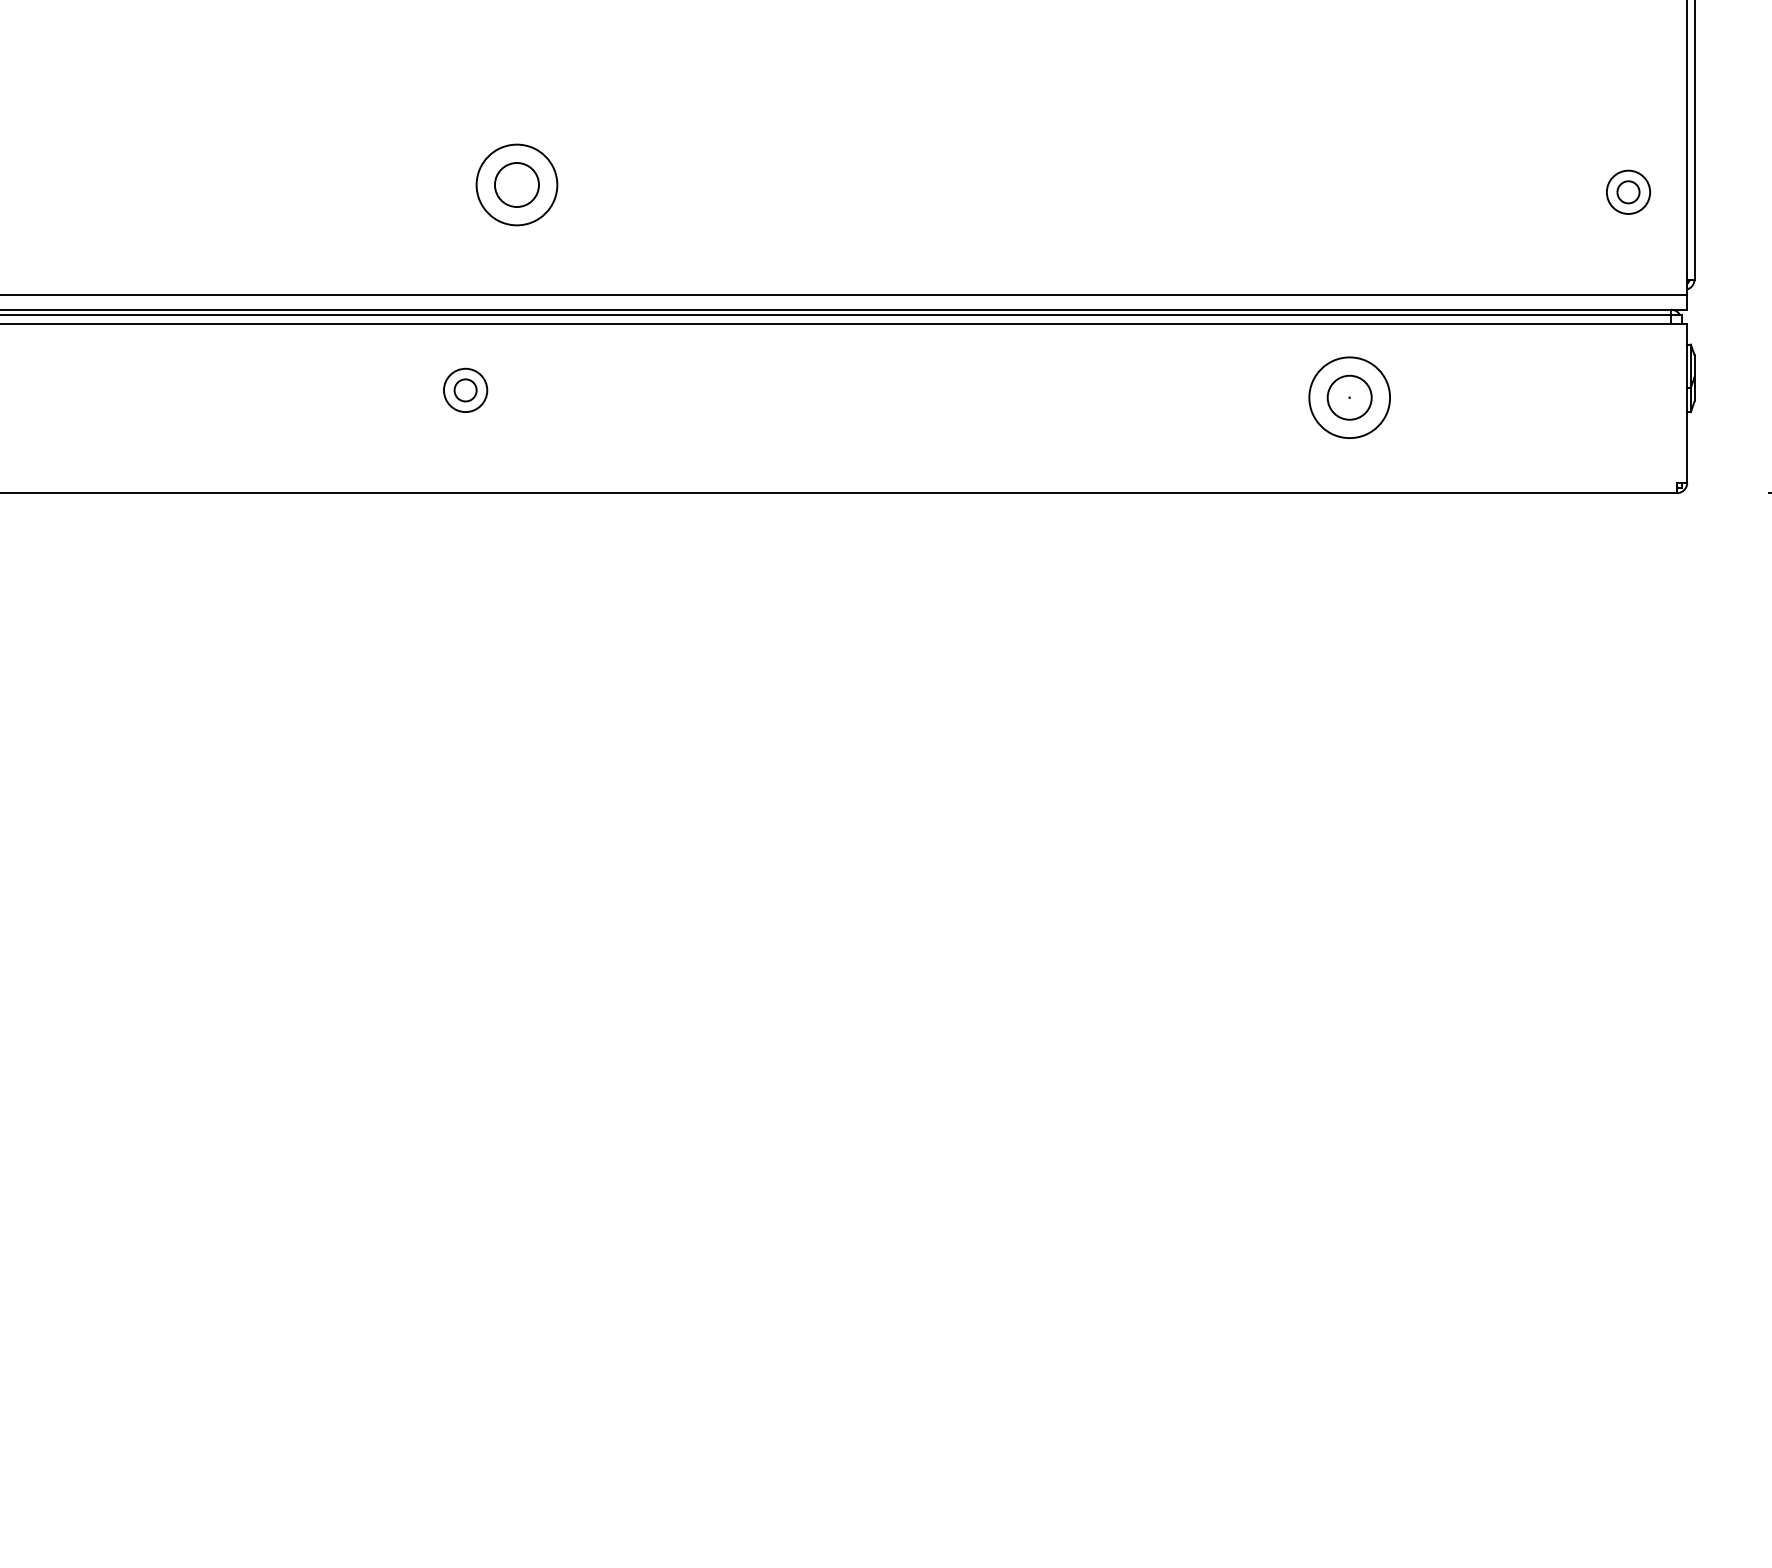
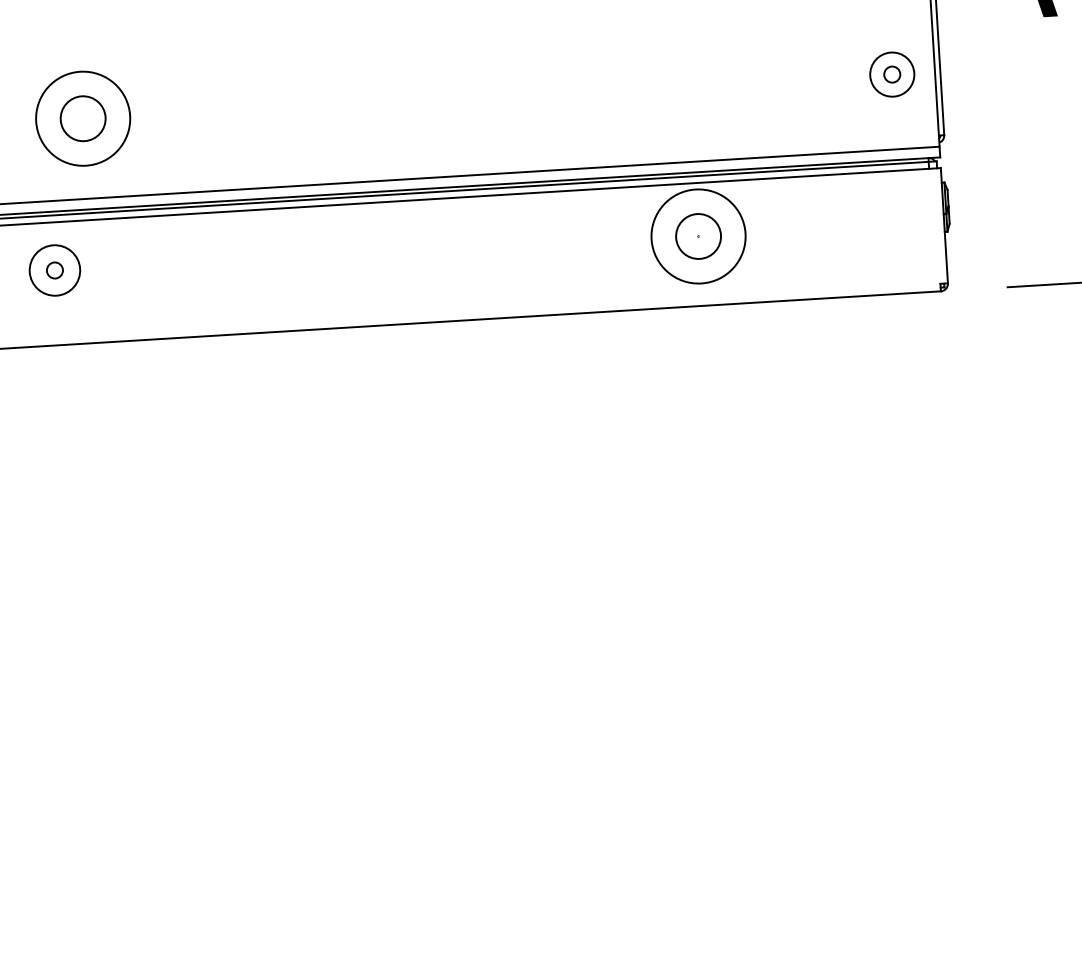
circle: (516, 184) -> (82, 118), size x1.6
circle: (516, 185) -> (82, 119), size x1.4
circle: (1628, 191) -> (892, 74), size x1.4
circle: (465, 390) -> (54, 270), size x1.6
circle: (1349, 397) -> (698, 236), size x1.4
circle: (1349, 397) -> (698, 236), size x1.6

